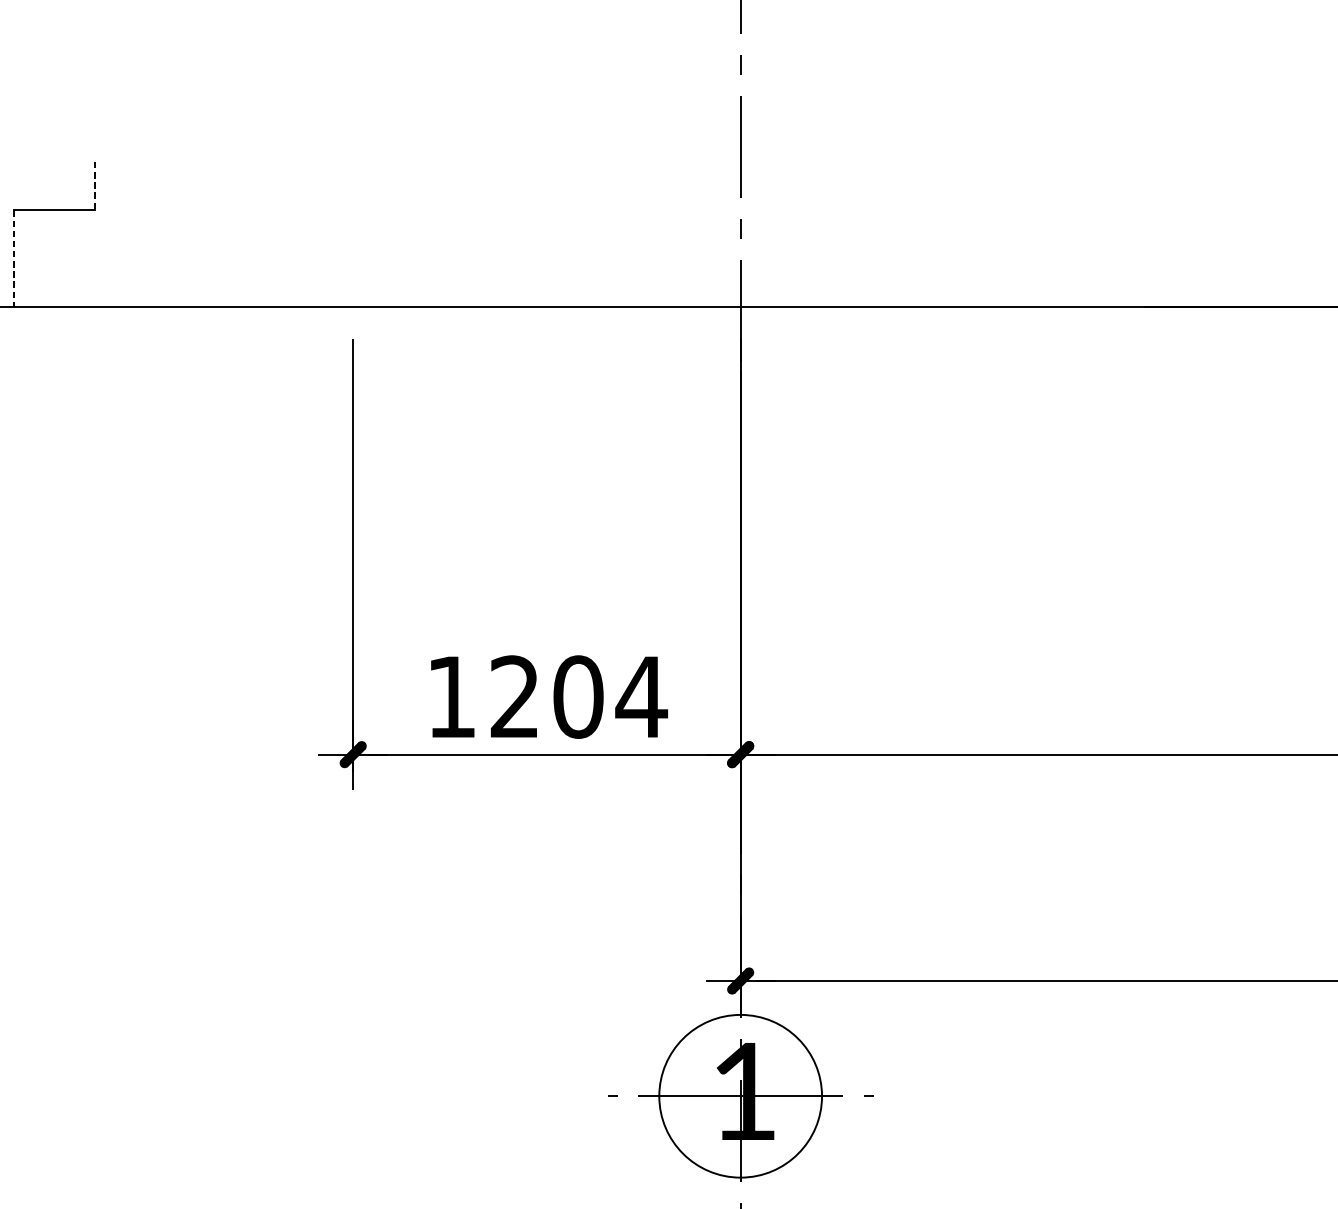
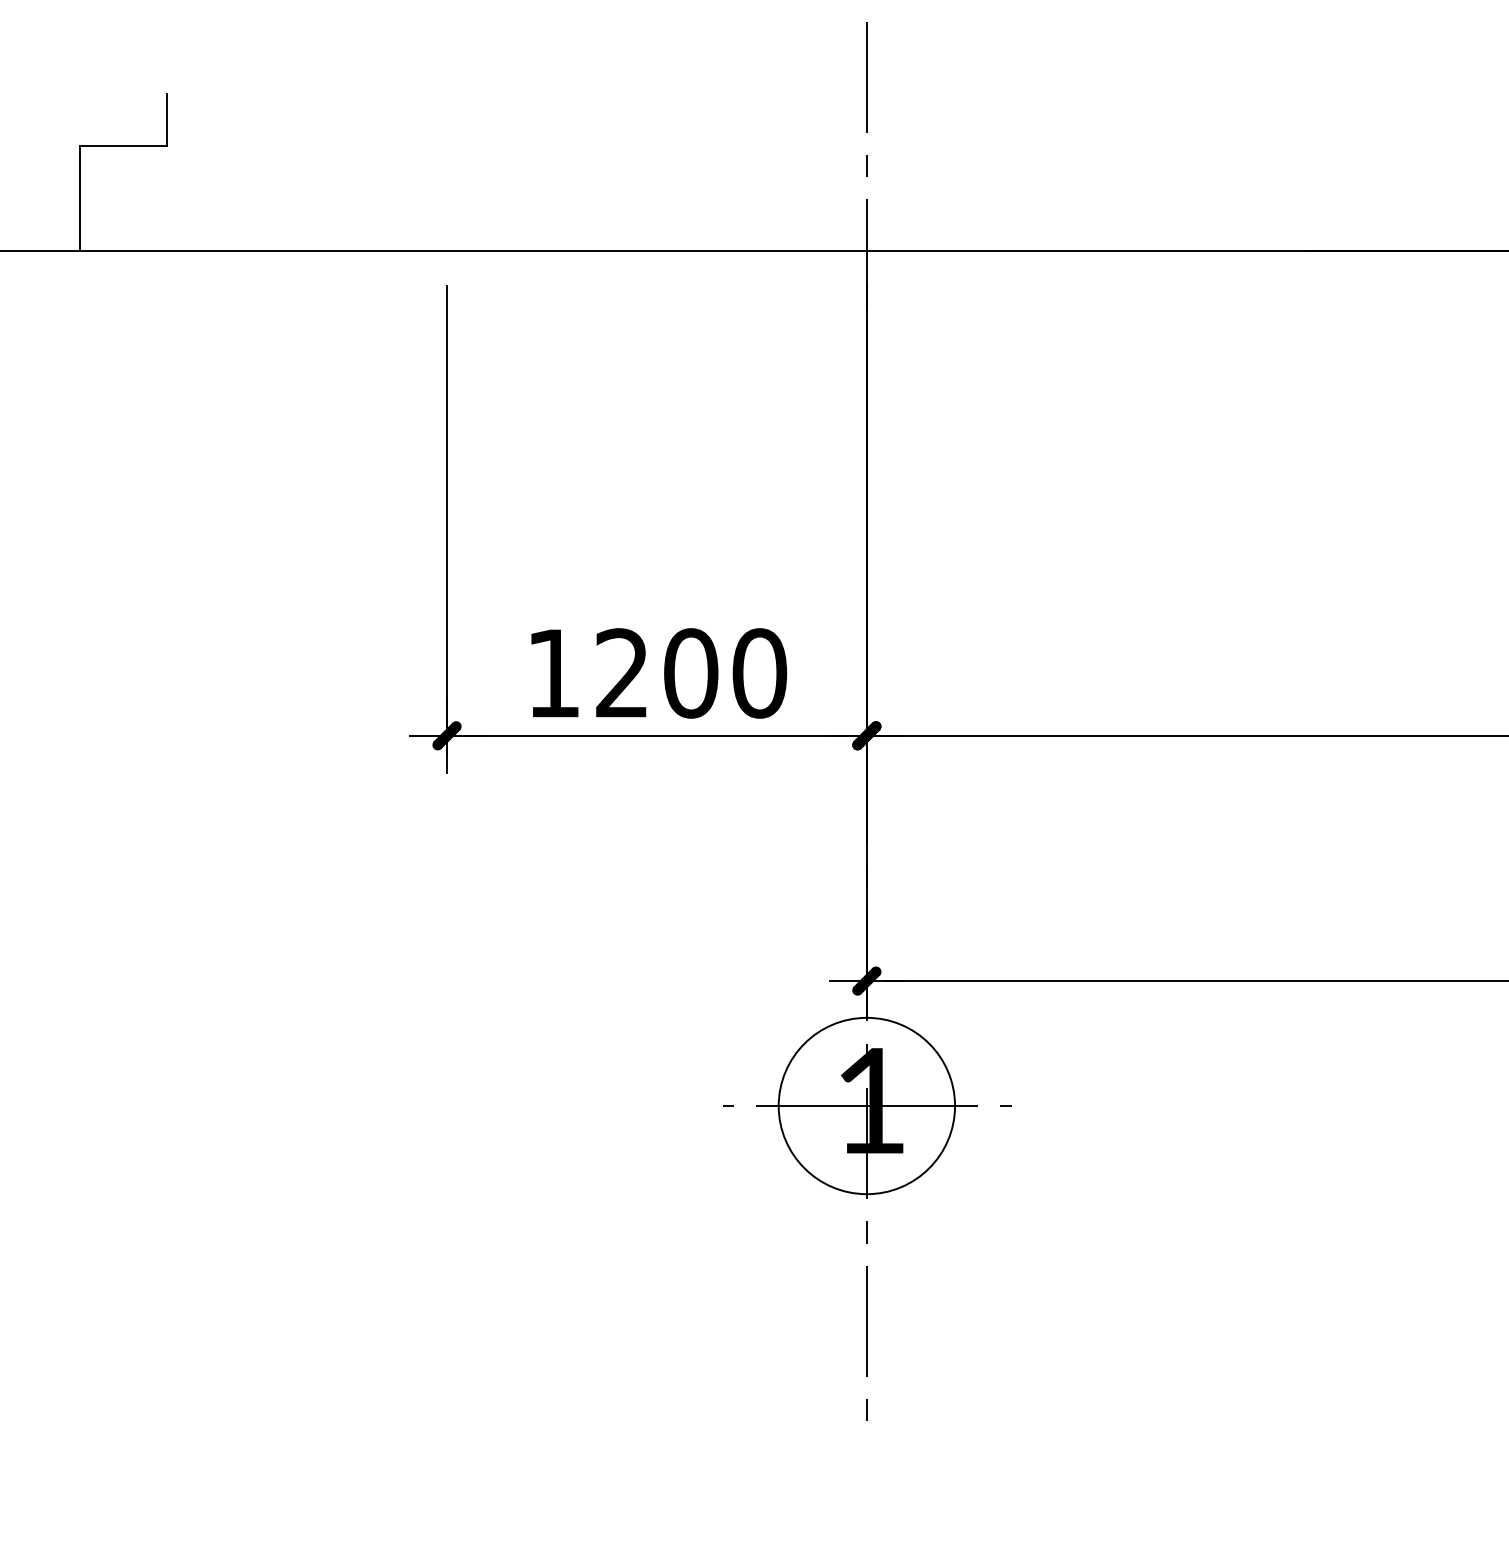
line: (95, 186) -> (167, 120), dashed -> solid
line: (14, 259) -> (79, 199), dashed -> solid
text: (641, 697) -> (759, 673), 1204 -> 1200

